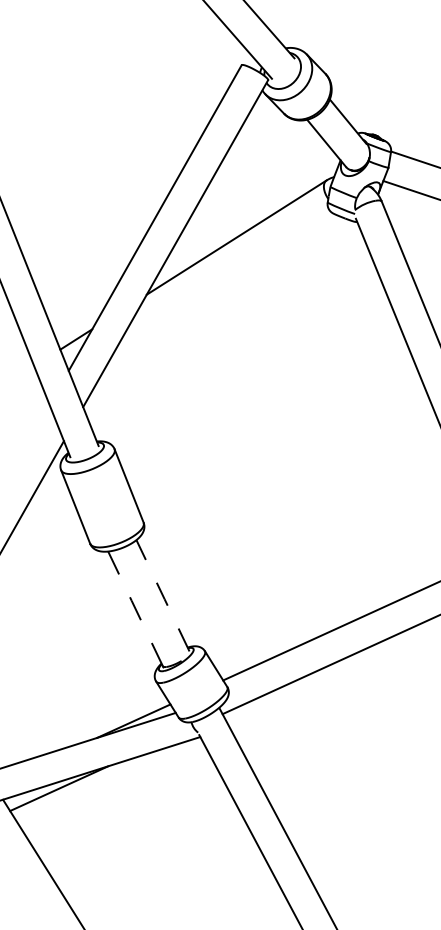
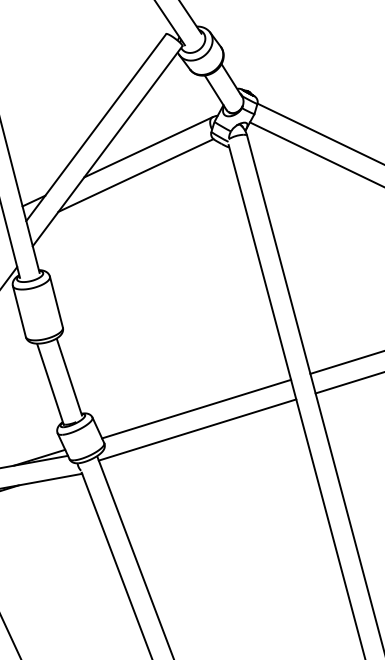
line: (222, 282) -> (135, 175), added
line: (162, 595) -> (69, 377), dashed -> solid
line: (135, 608) -> (50, 383), dashed -> solid

